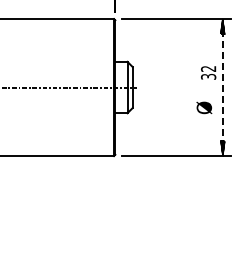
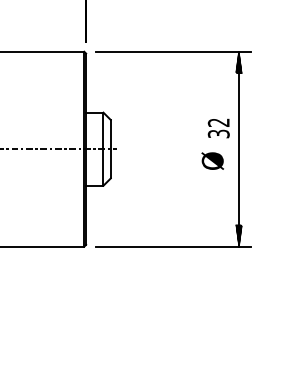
line: (222, 87) -> (238, 149), dashed -> solid
text: (204, 107) -> (212, 160), moved

